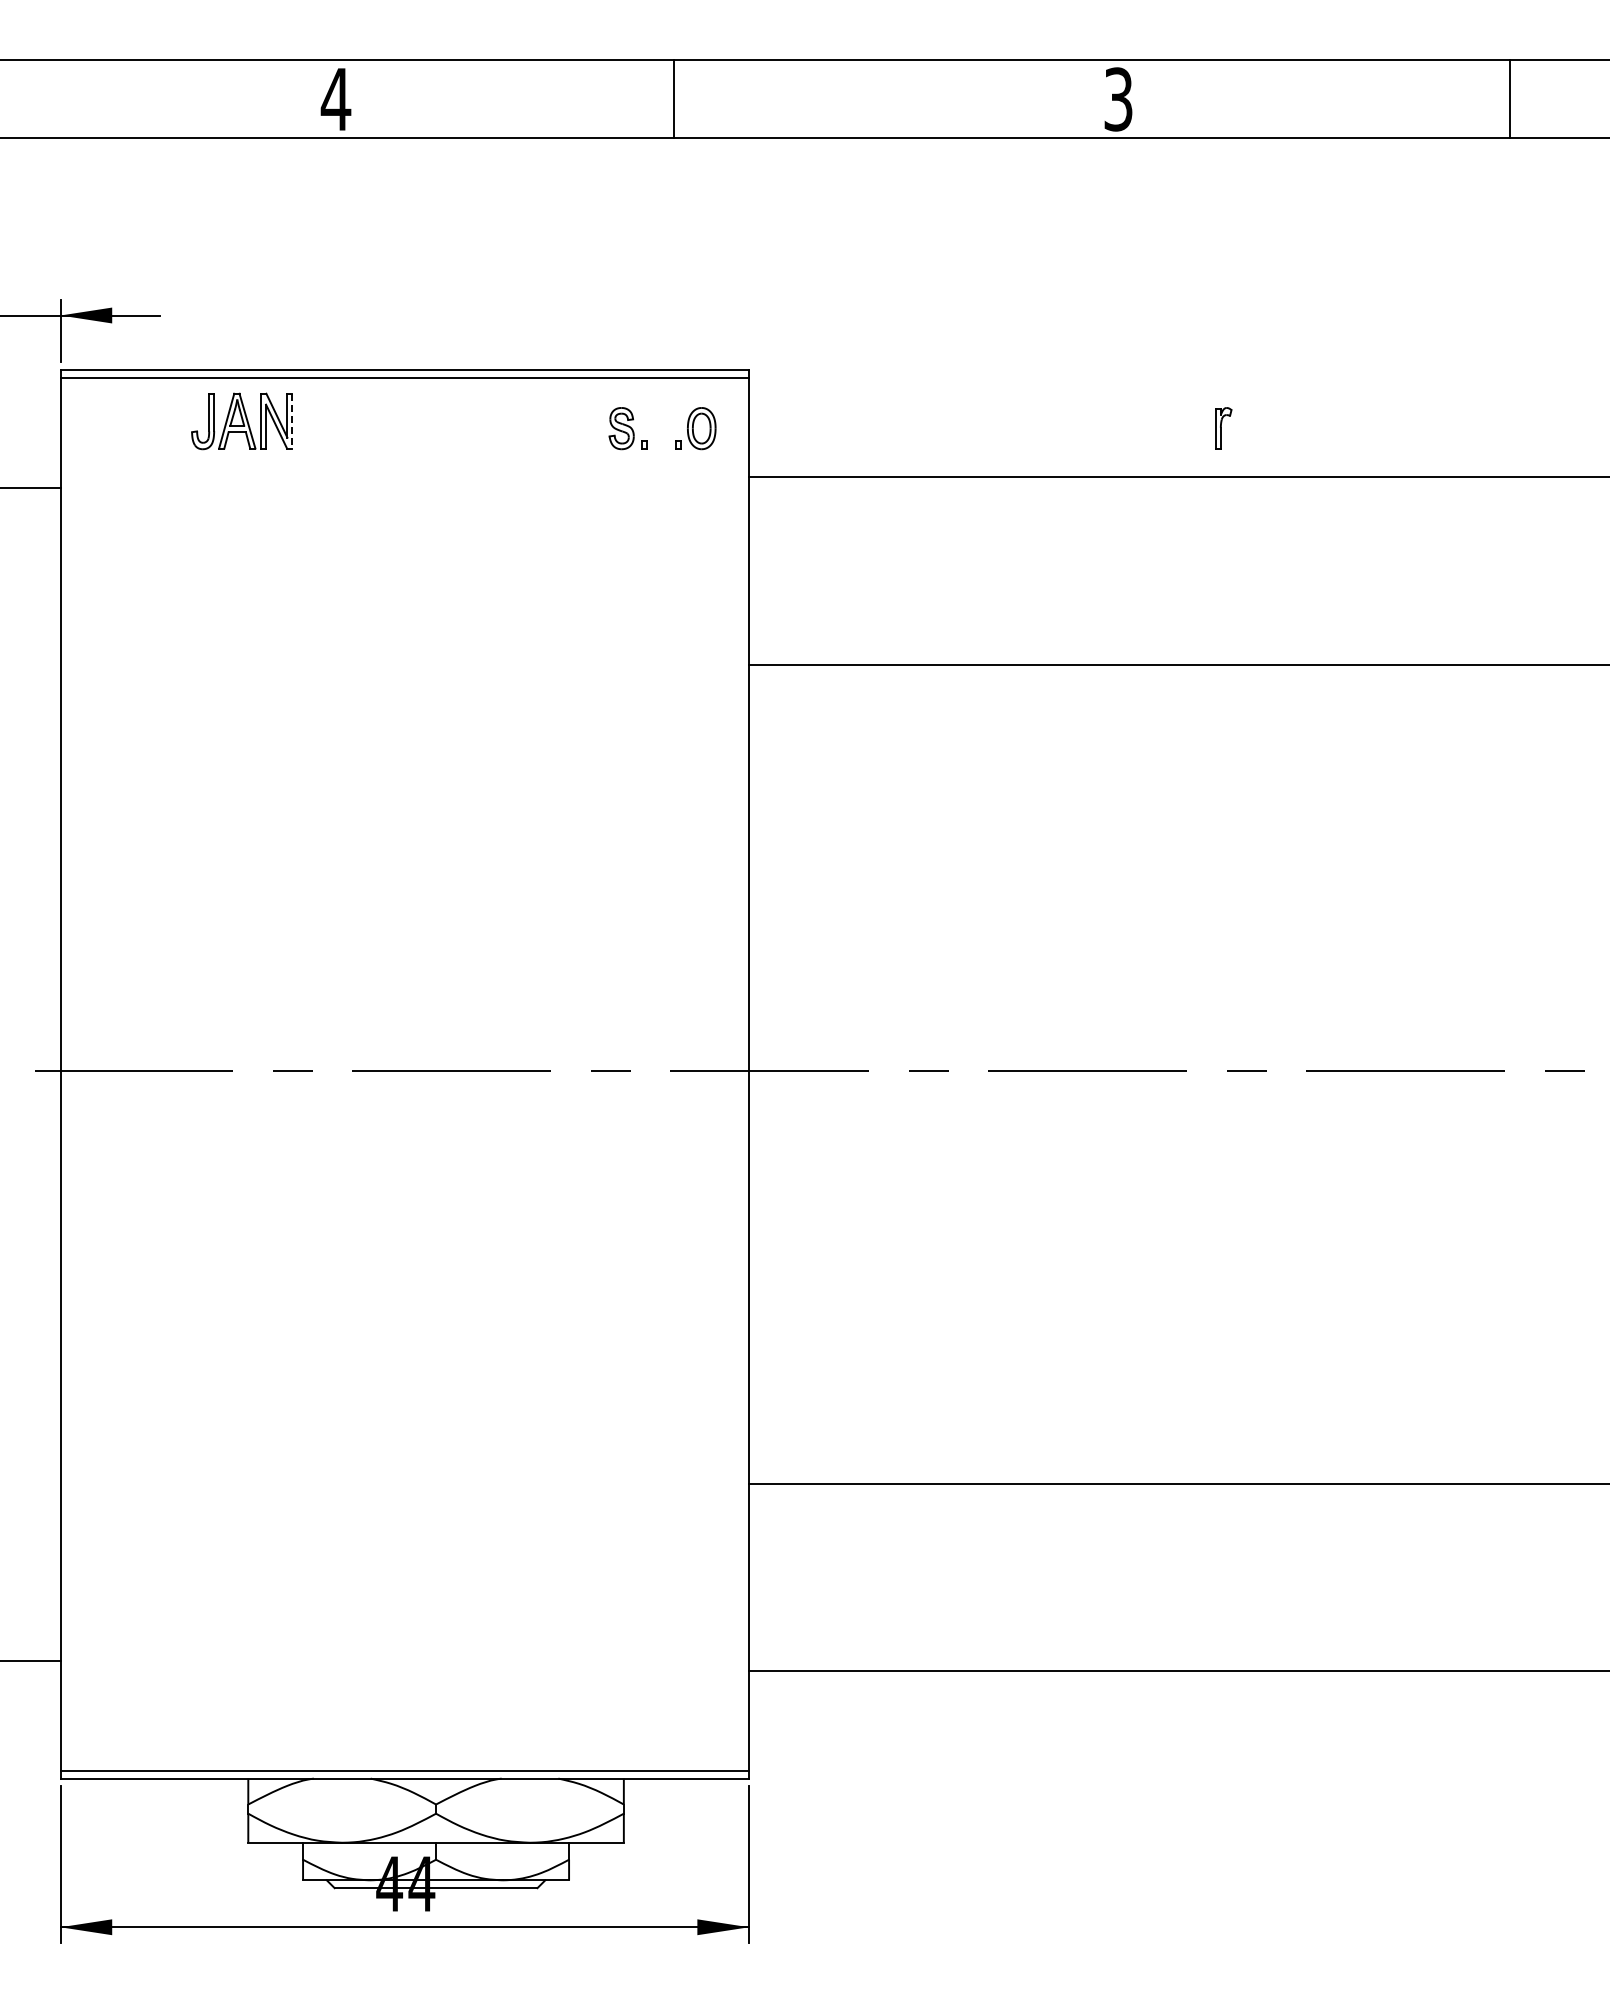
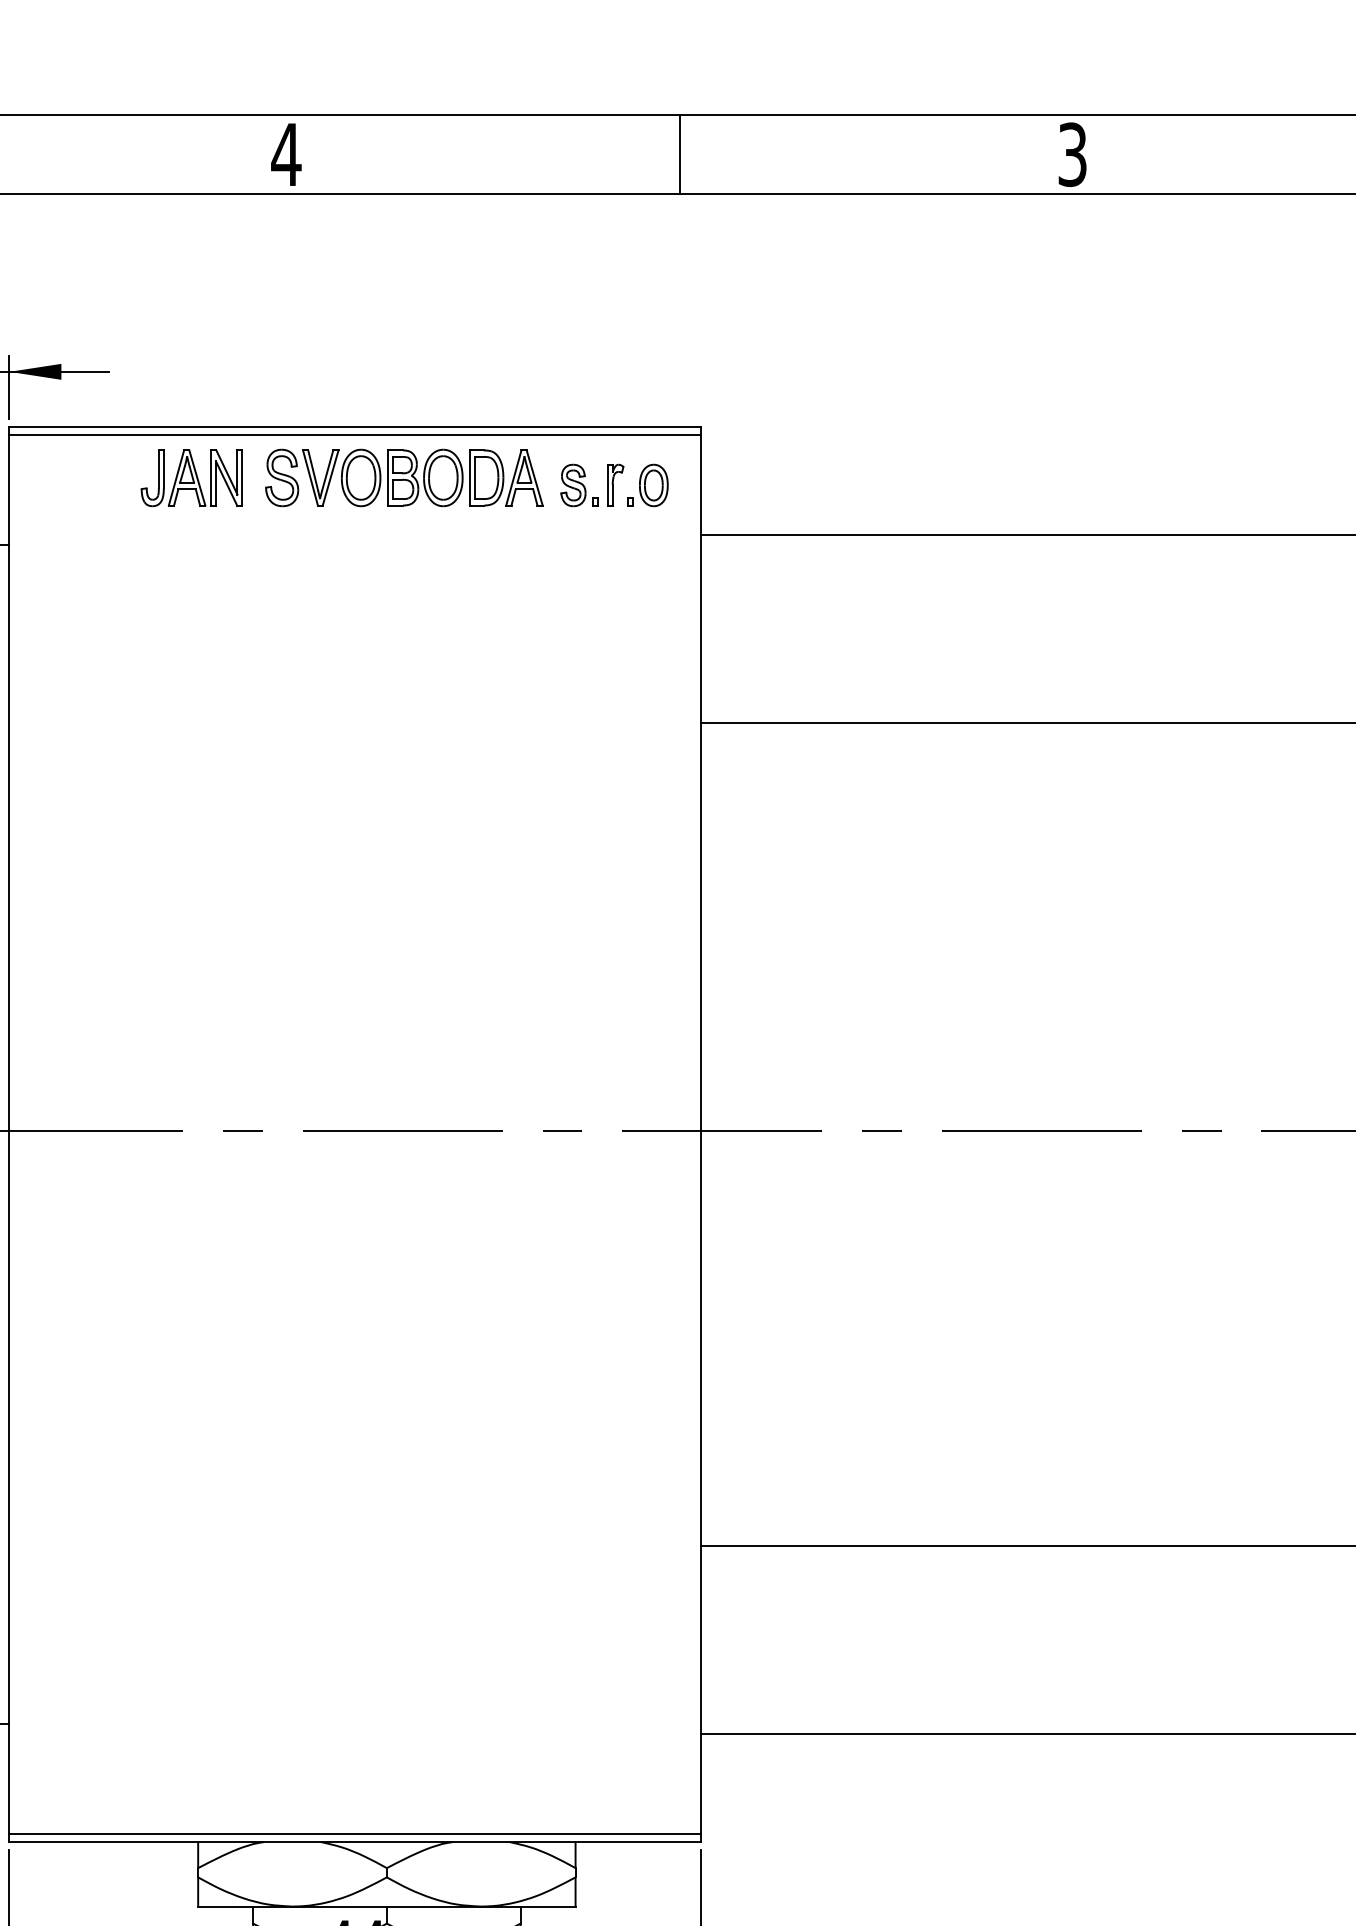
line: (674, 99) -> (680, 154), moved
line: (292, 421) -> (242, 478), dashed -> solid
part: (453, 421) -> (404, 478), added
part: (1223, 428) -> (615, 485), moved

